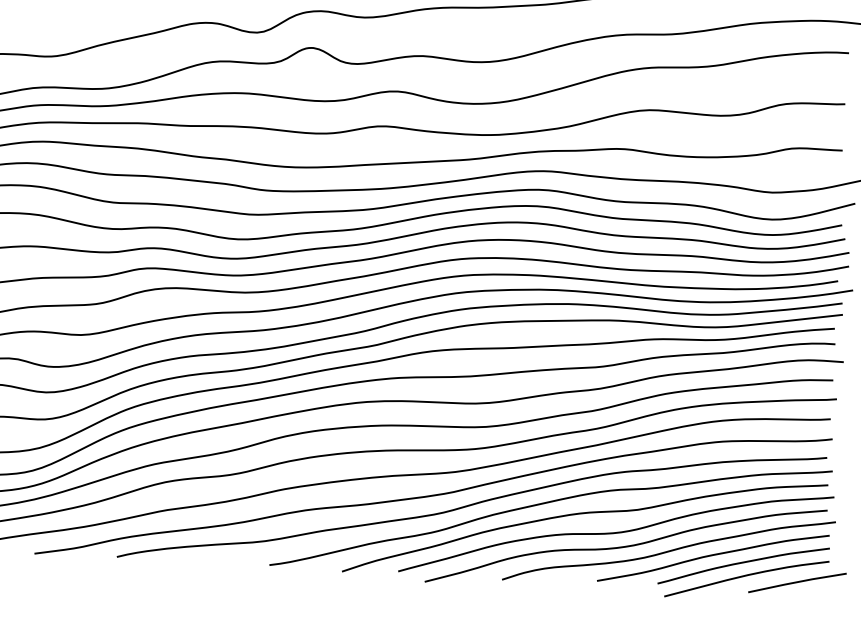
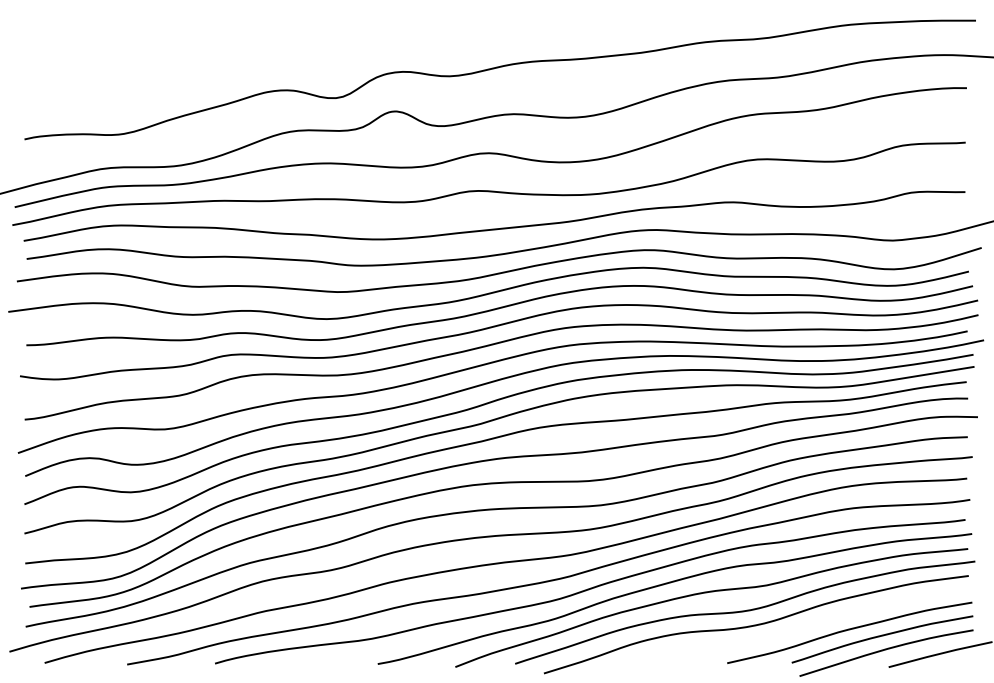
curve: (669, 551) -> (802, 627), removed

